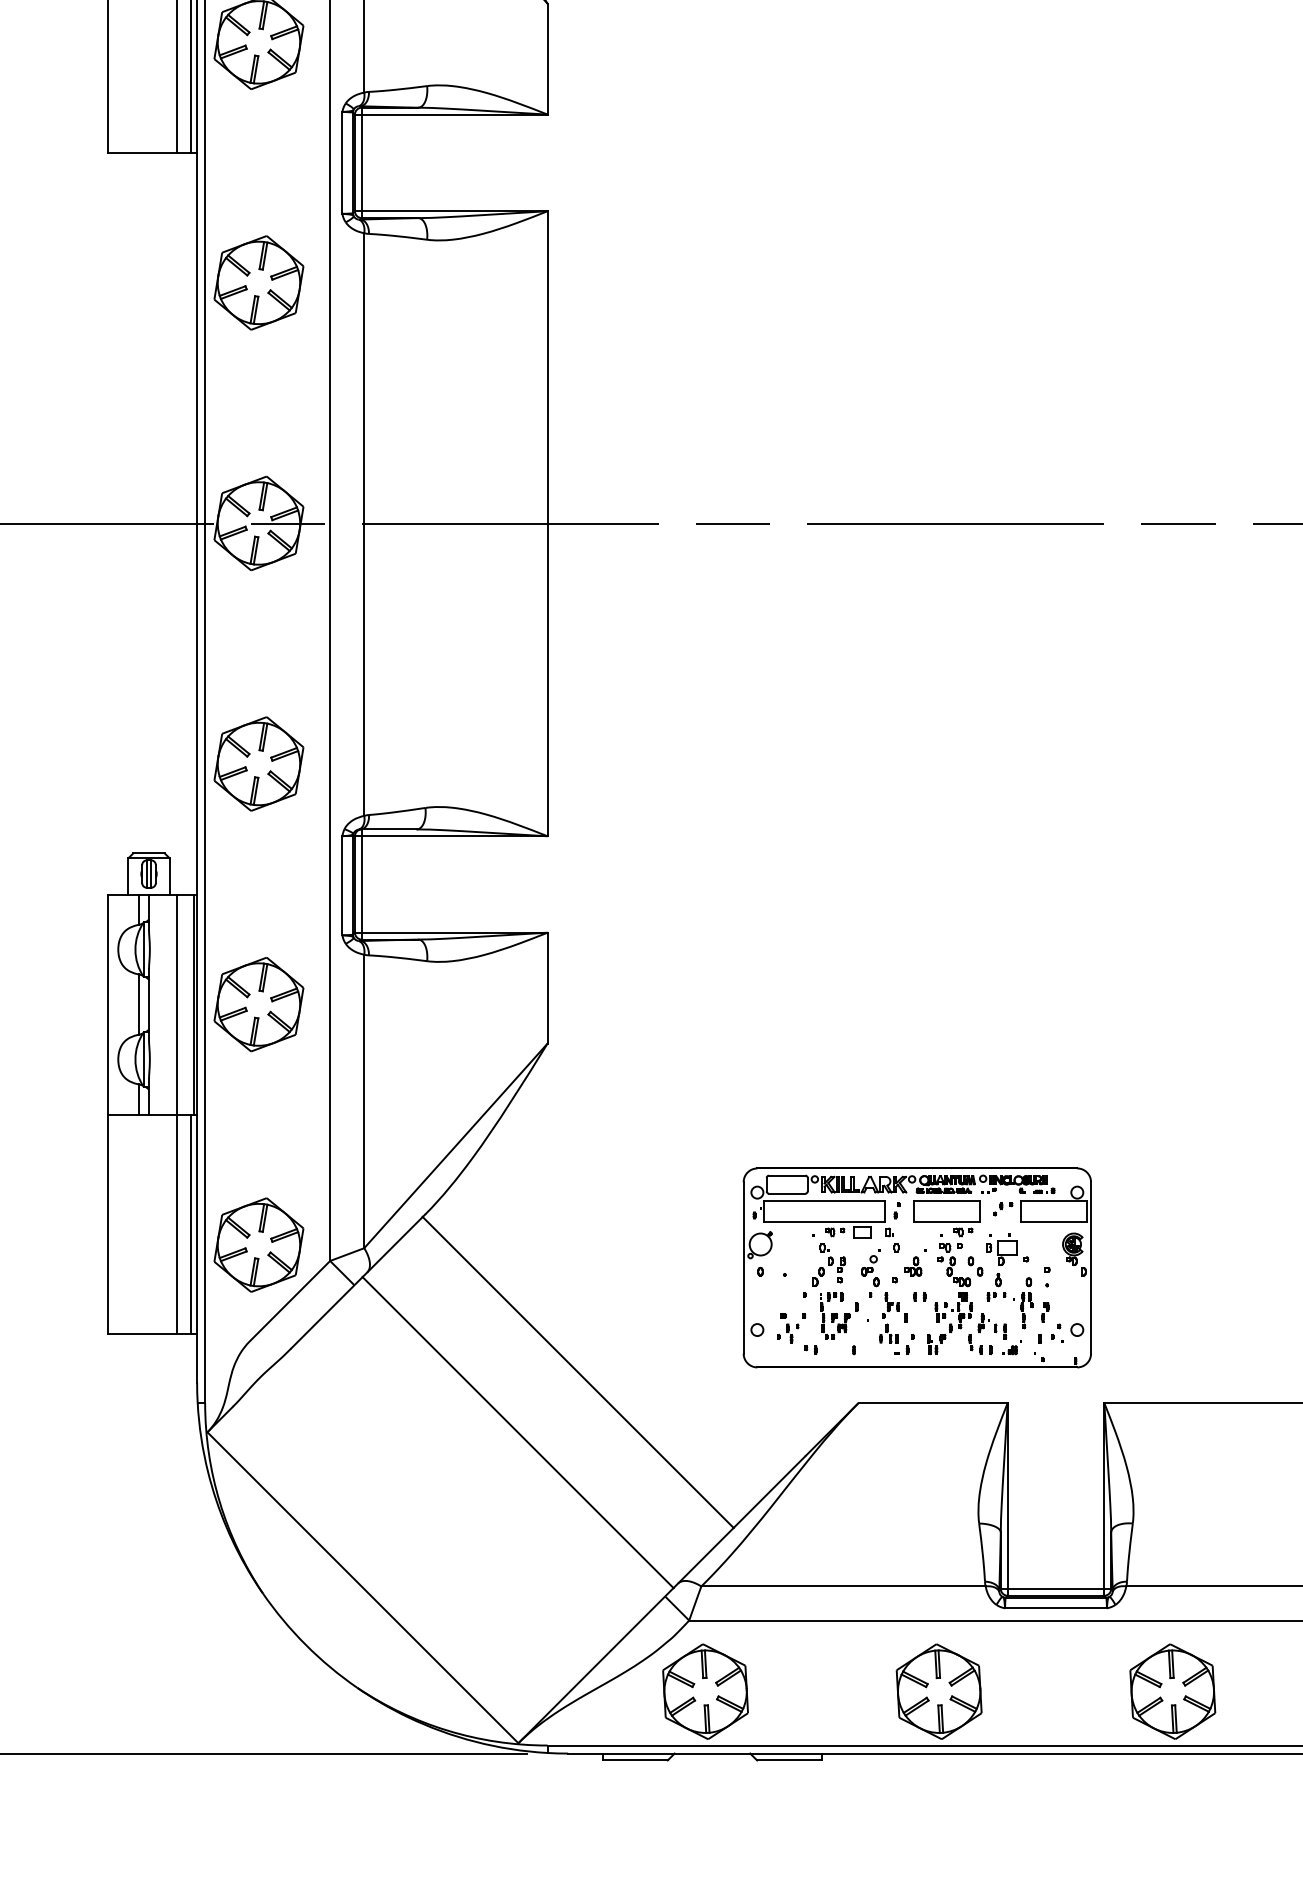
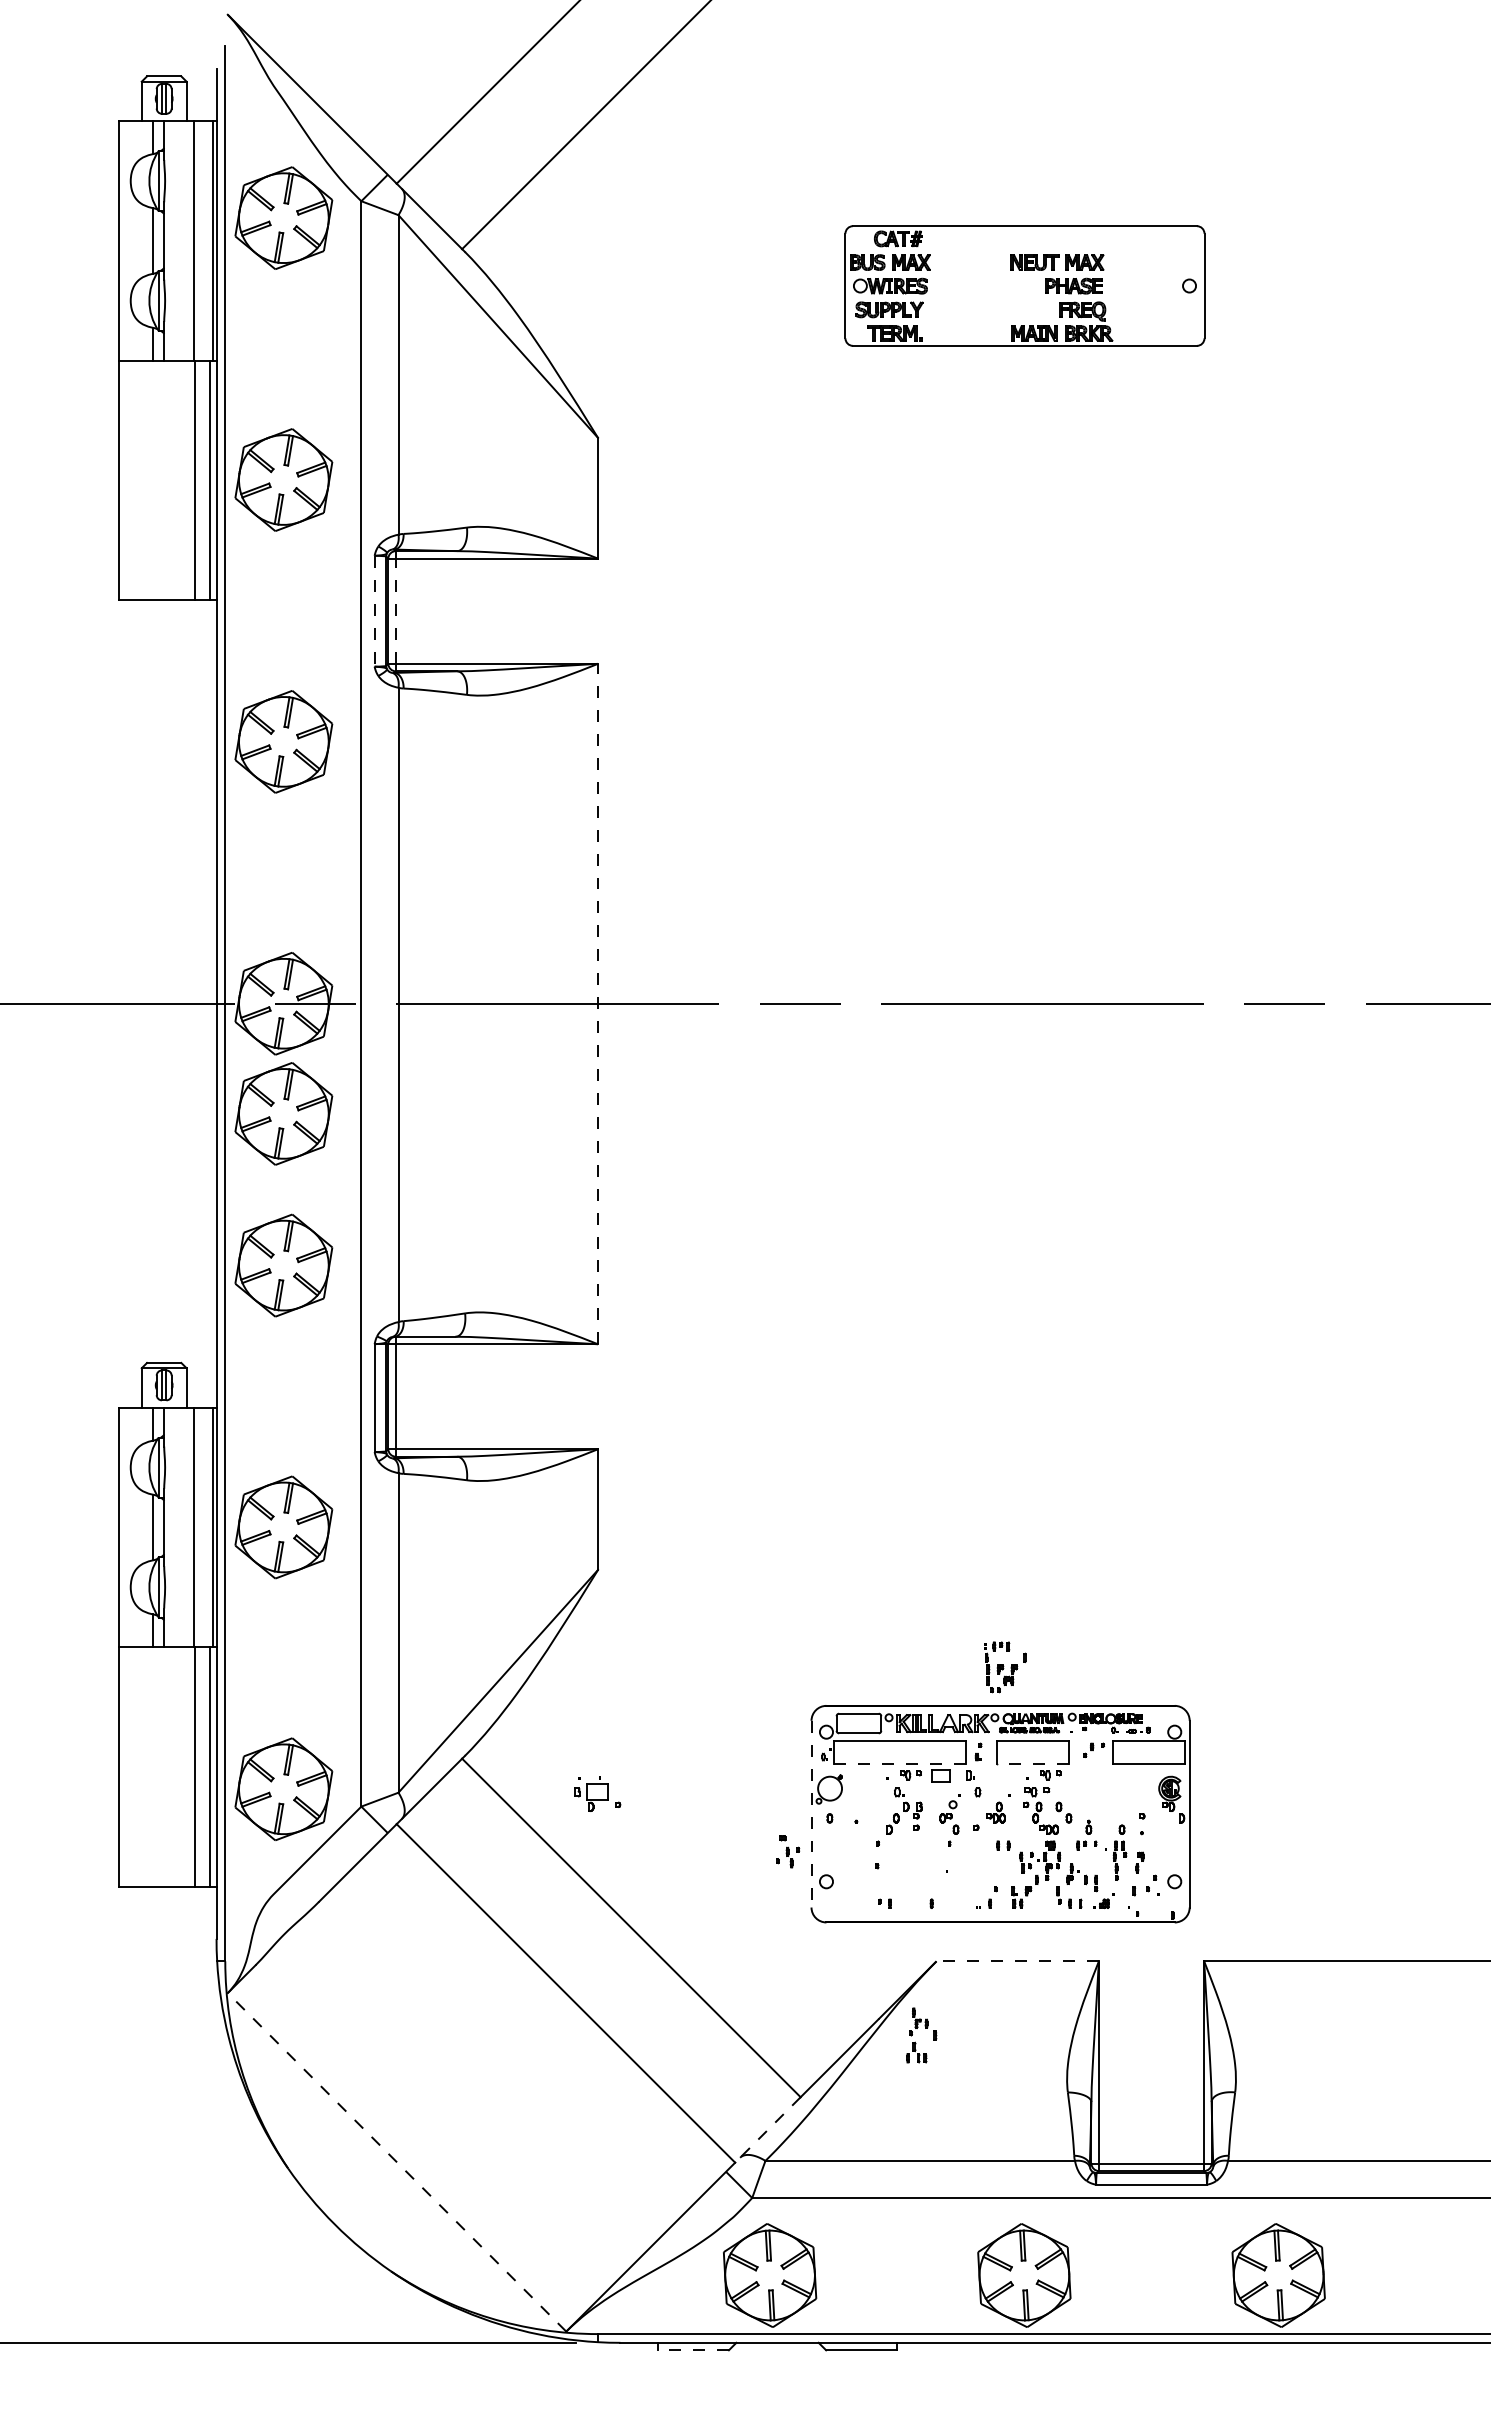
line: (342, 163) -> (374, 611), solid -> dashed
line: (361, 163) -> (395, 611), solid -> dashed
line: (547, 523) -> (598, 1003), solid -> dashed
part: (258, 624) -> (283, 1113), added
line: (824, 1222) -> (899, 1764), solid -> dashed
line: (946, 1222) -> (1032, 1764), solid -> dashed
part: (1007, 1248) -> (597, 1793), moved
line: (743, 1268) -> (811, 1814), solid -> dashed
part: (889, 1311) -> (917, 2028), moved
part: (839, 1316) -> (1005, 1667), moved
part: (788, 1327) -> (788, 1851), moved
line: (932, 1403) -> (1017, 1961), solid -> dashed
line: (703, 1558) -> (767, 2130), solid -> dashed
line: (362, 1586) -> (396, 2161), solid -> dashed
line: (635, 1760) -> (693, 2350), solid -> dashed

